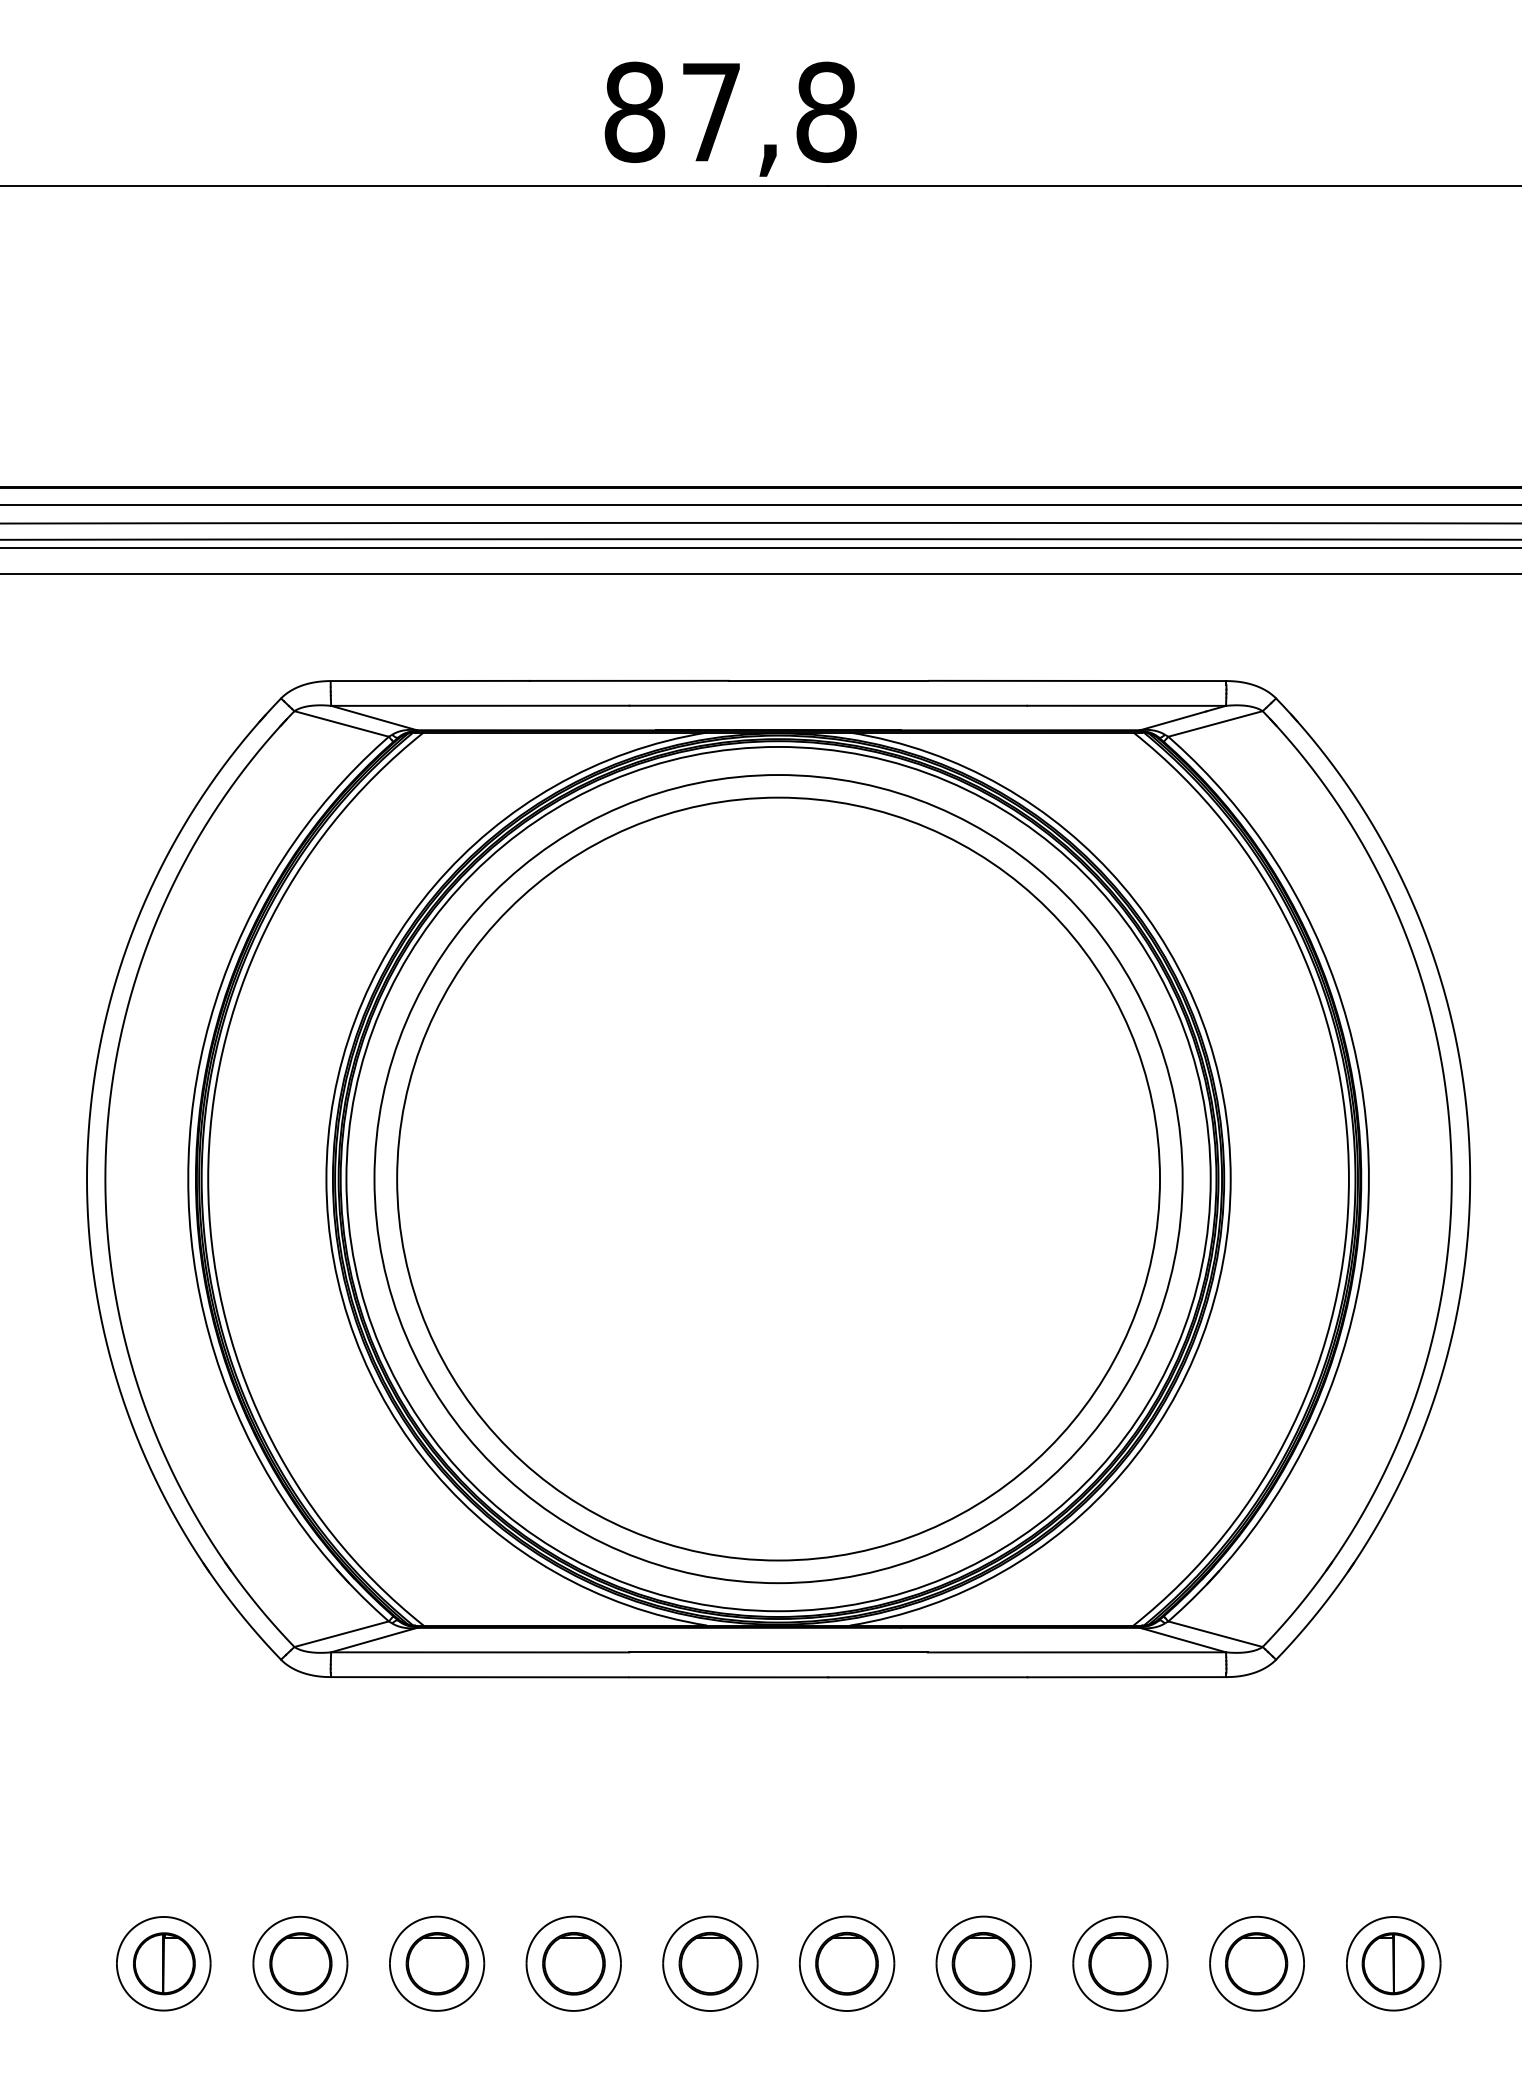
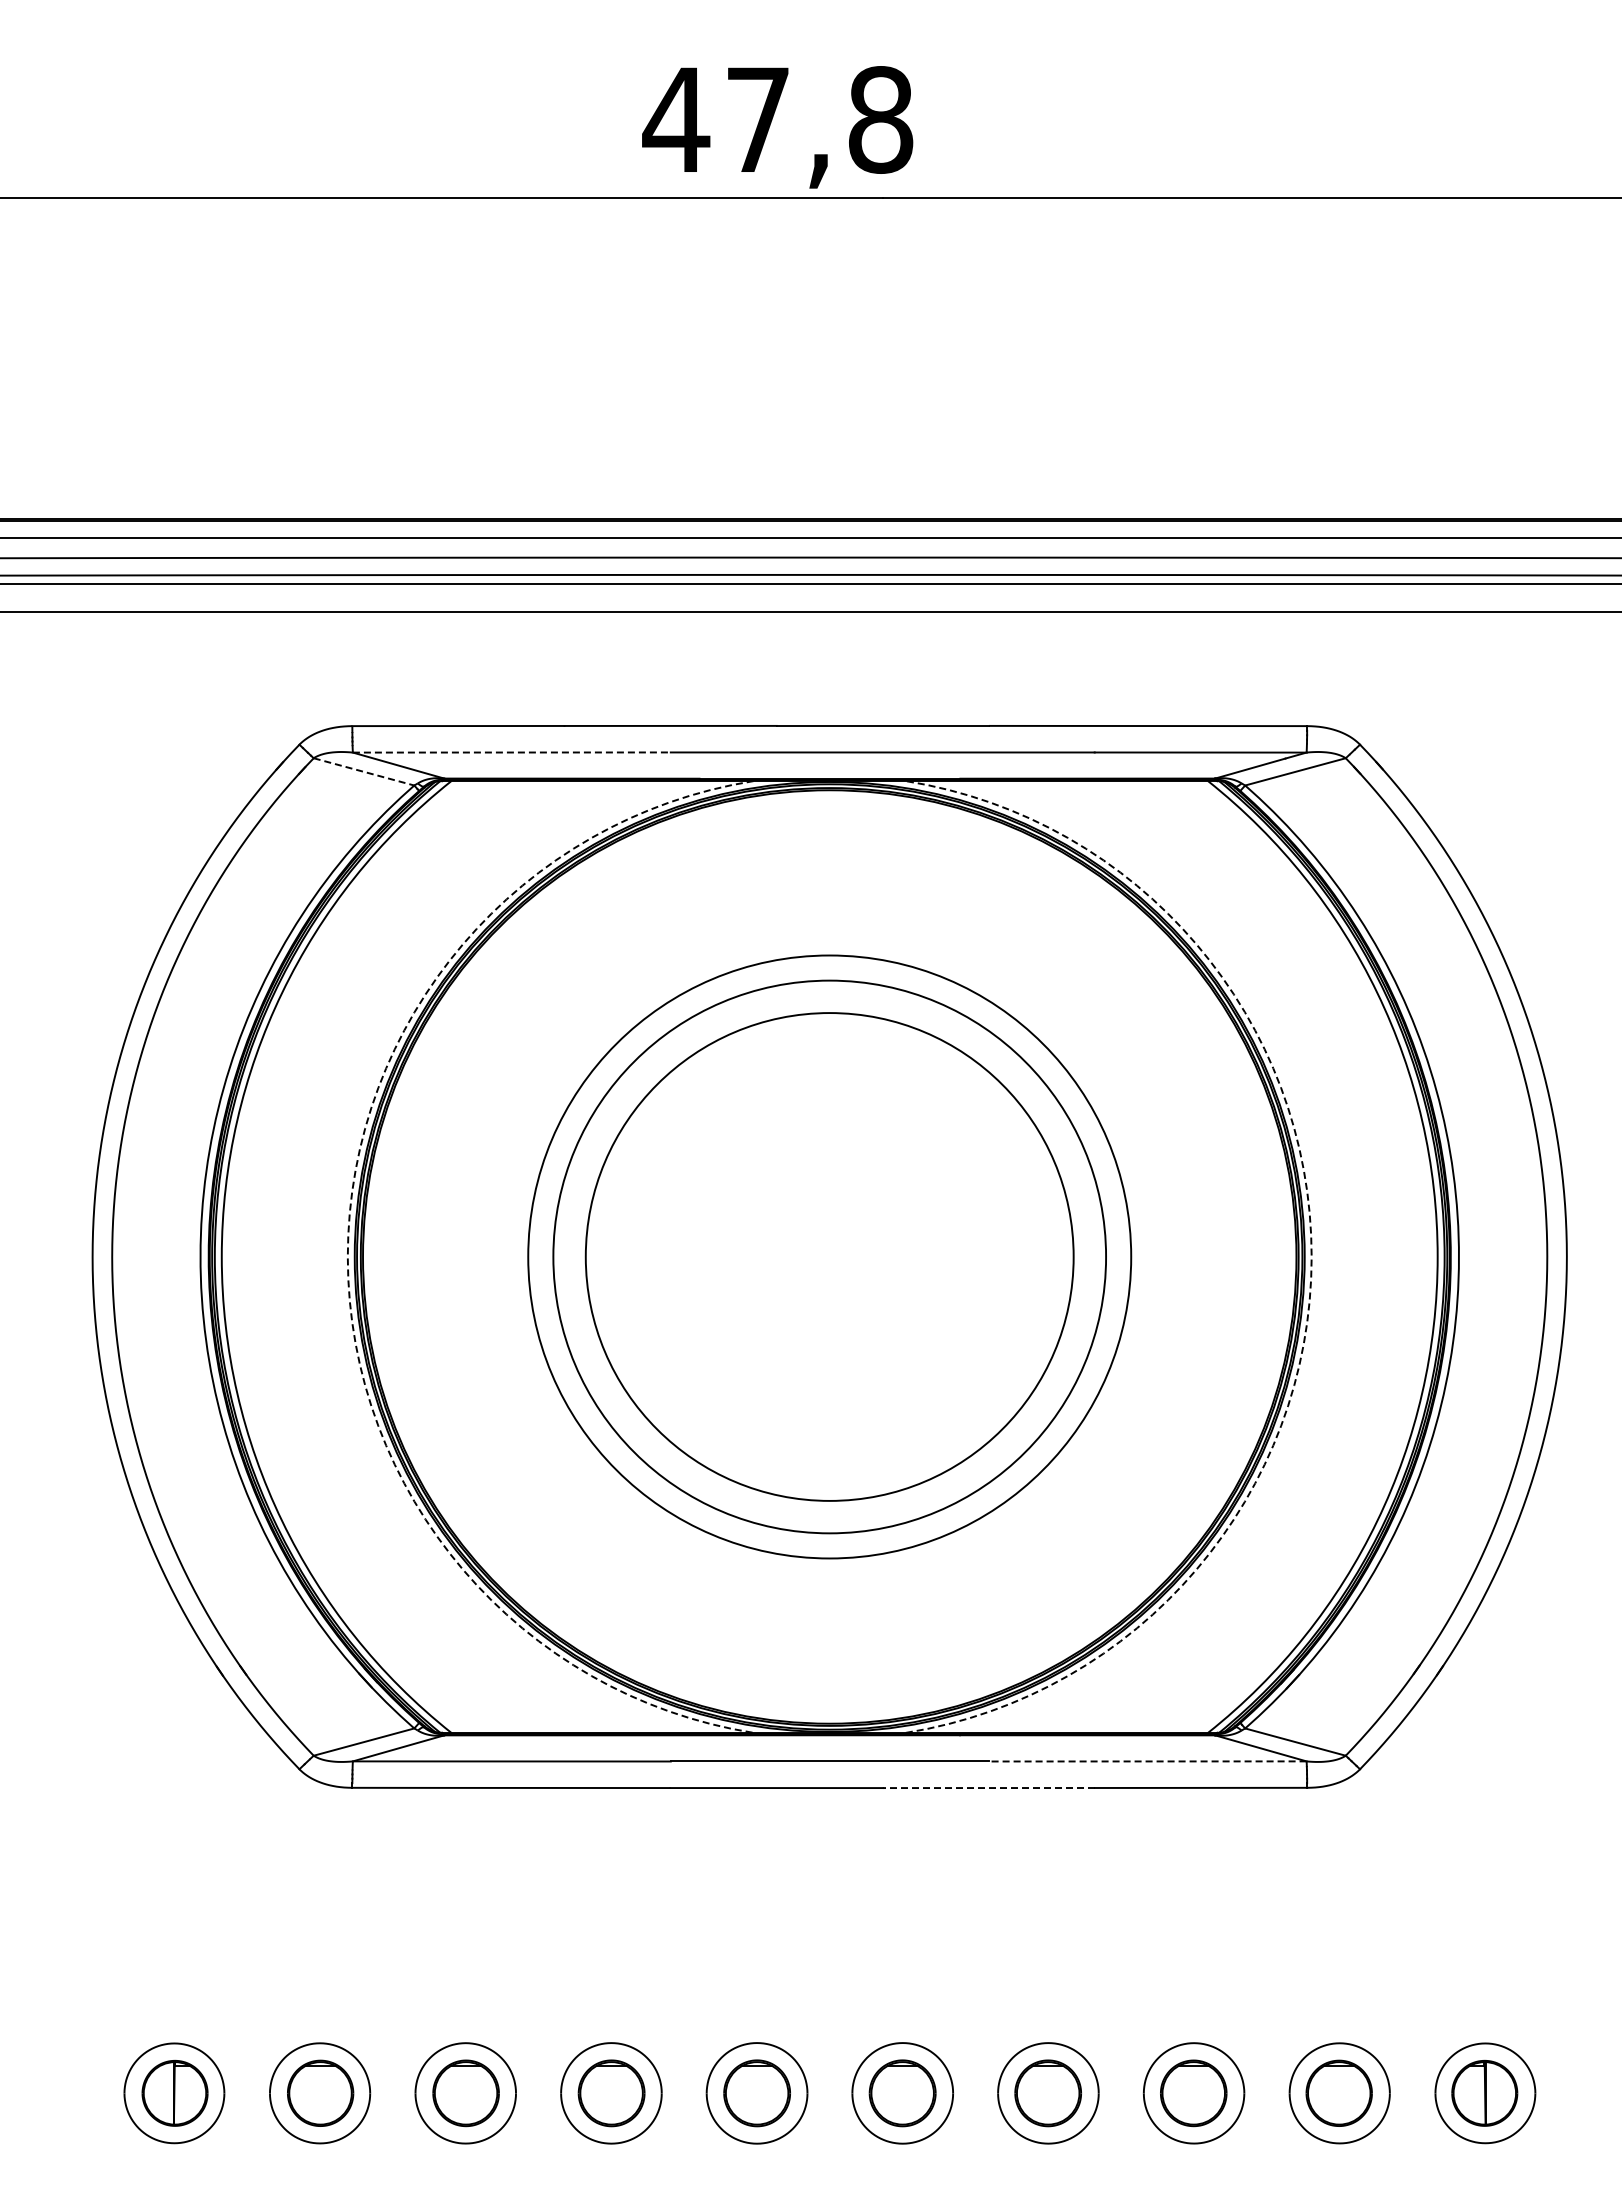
text: (634, 111) -> (676, 119), 87,8 -> 47,8
line: (480, 705) -> (511, 752), solid -> dashed
line: (342, 724) -> (364, 772), solid -> dashed
arc: (326, 1178) -> (347, 1256), solid -> dashed
circle: (778, 1178) -> (829, 1256), size x0.6
circle: (778, 1178) -> (829, 1256), size x0.6
circle: (778, 1178) -> (829, 1256), size x0.7
arc: (1230, 1178) -> (1311, 1256), solid -> dashed
line: (1076, 1652) -> (1147, 1761), solid -> dashed
line: (927, 1677) -> (988, 1788), solid -> dashed

